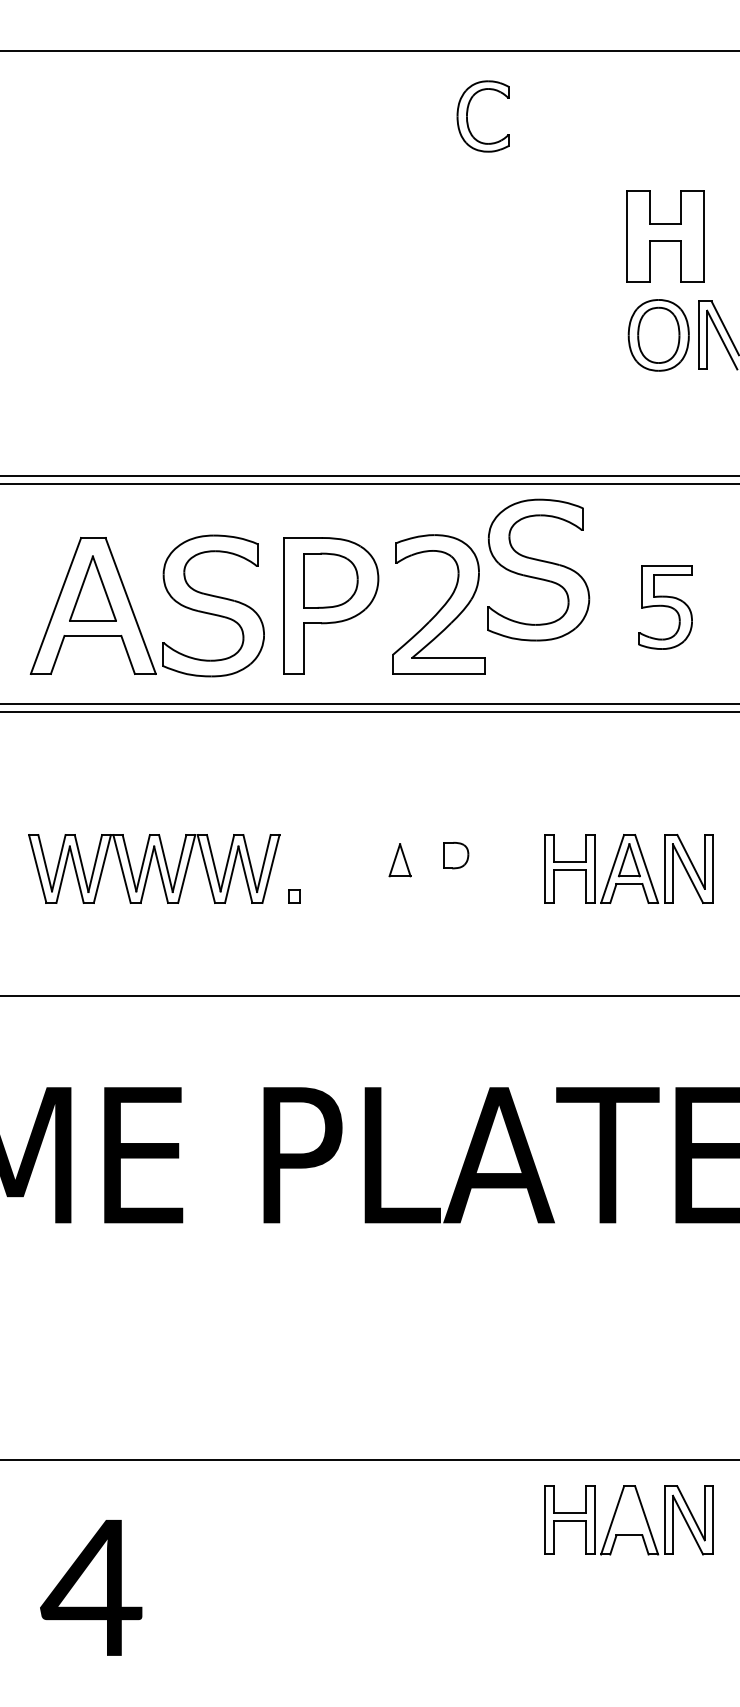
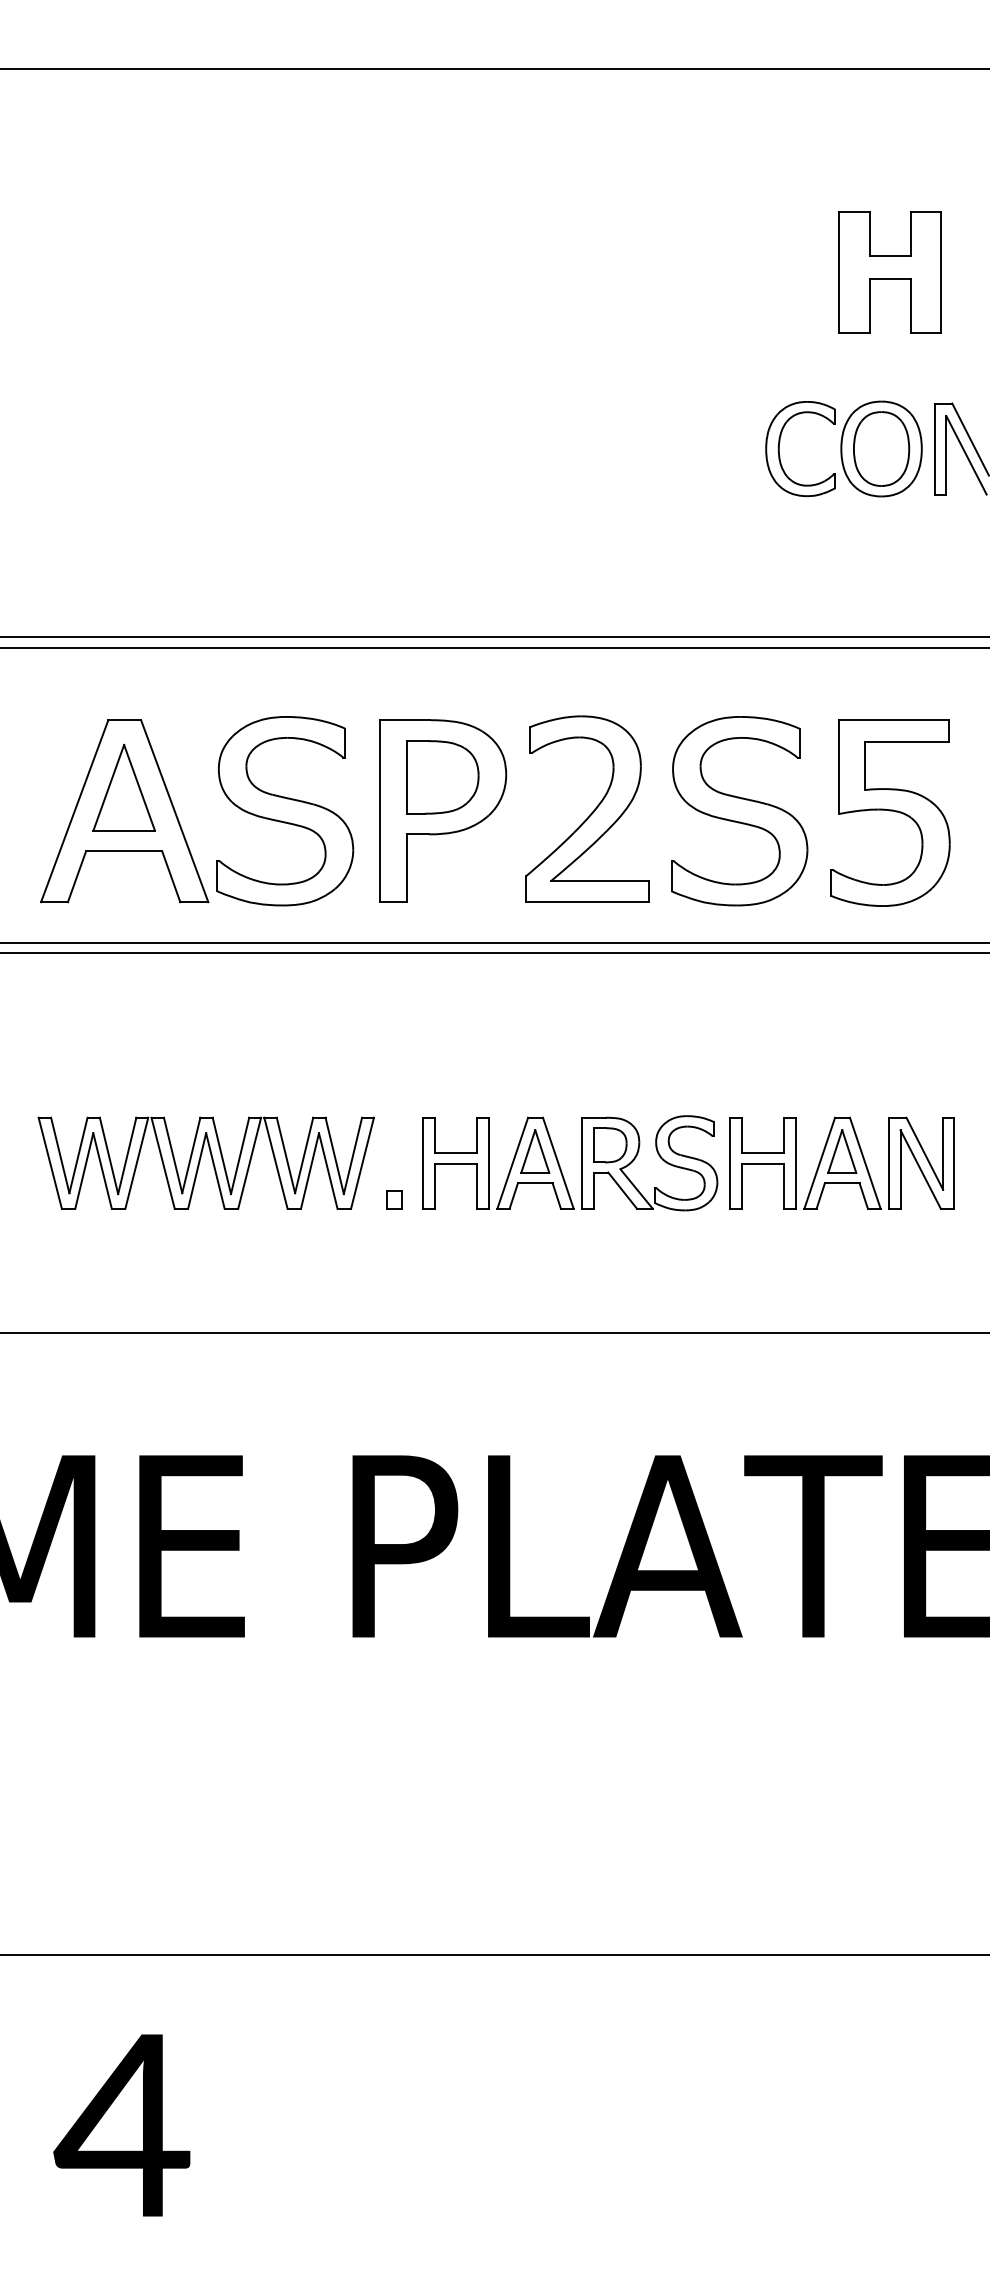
part: (467, 116) -> (779, 449), moved
part: (664, 236) -> (889, 272), moved
part: (538, 570) -> (739, 811), moved
part: (665, 606) -> (890, 812), size x1.67
part: (418, 870) -> (560, 1165), added
part: (628, 1519) -> (841, 2034), removed

